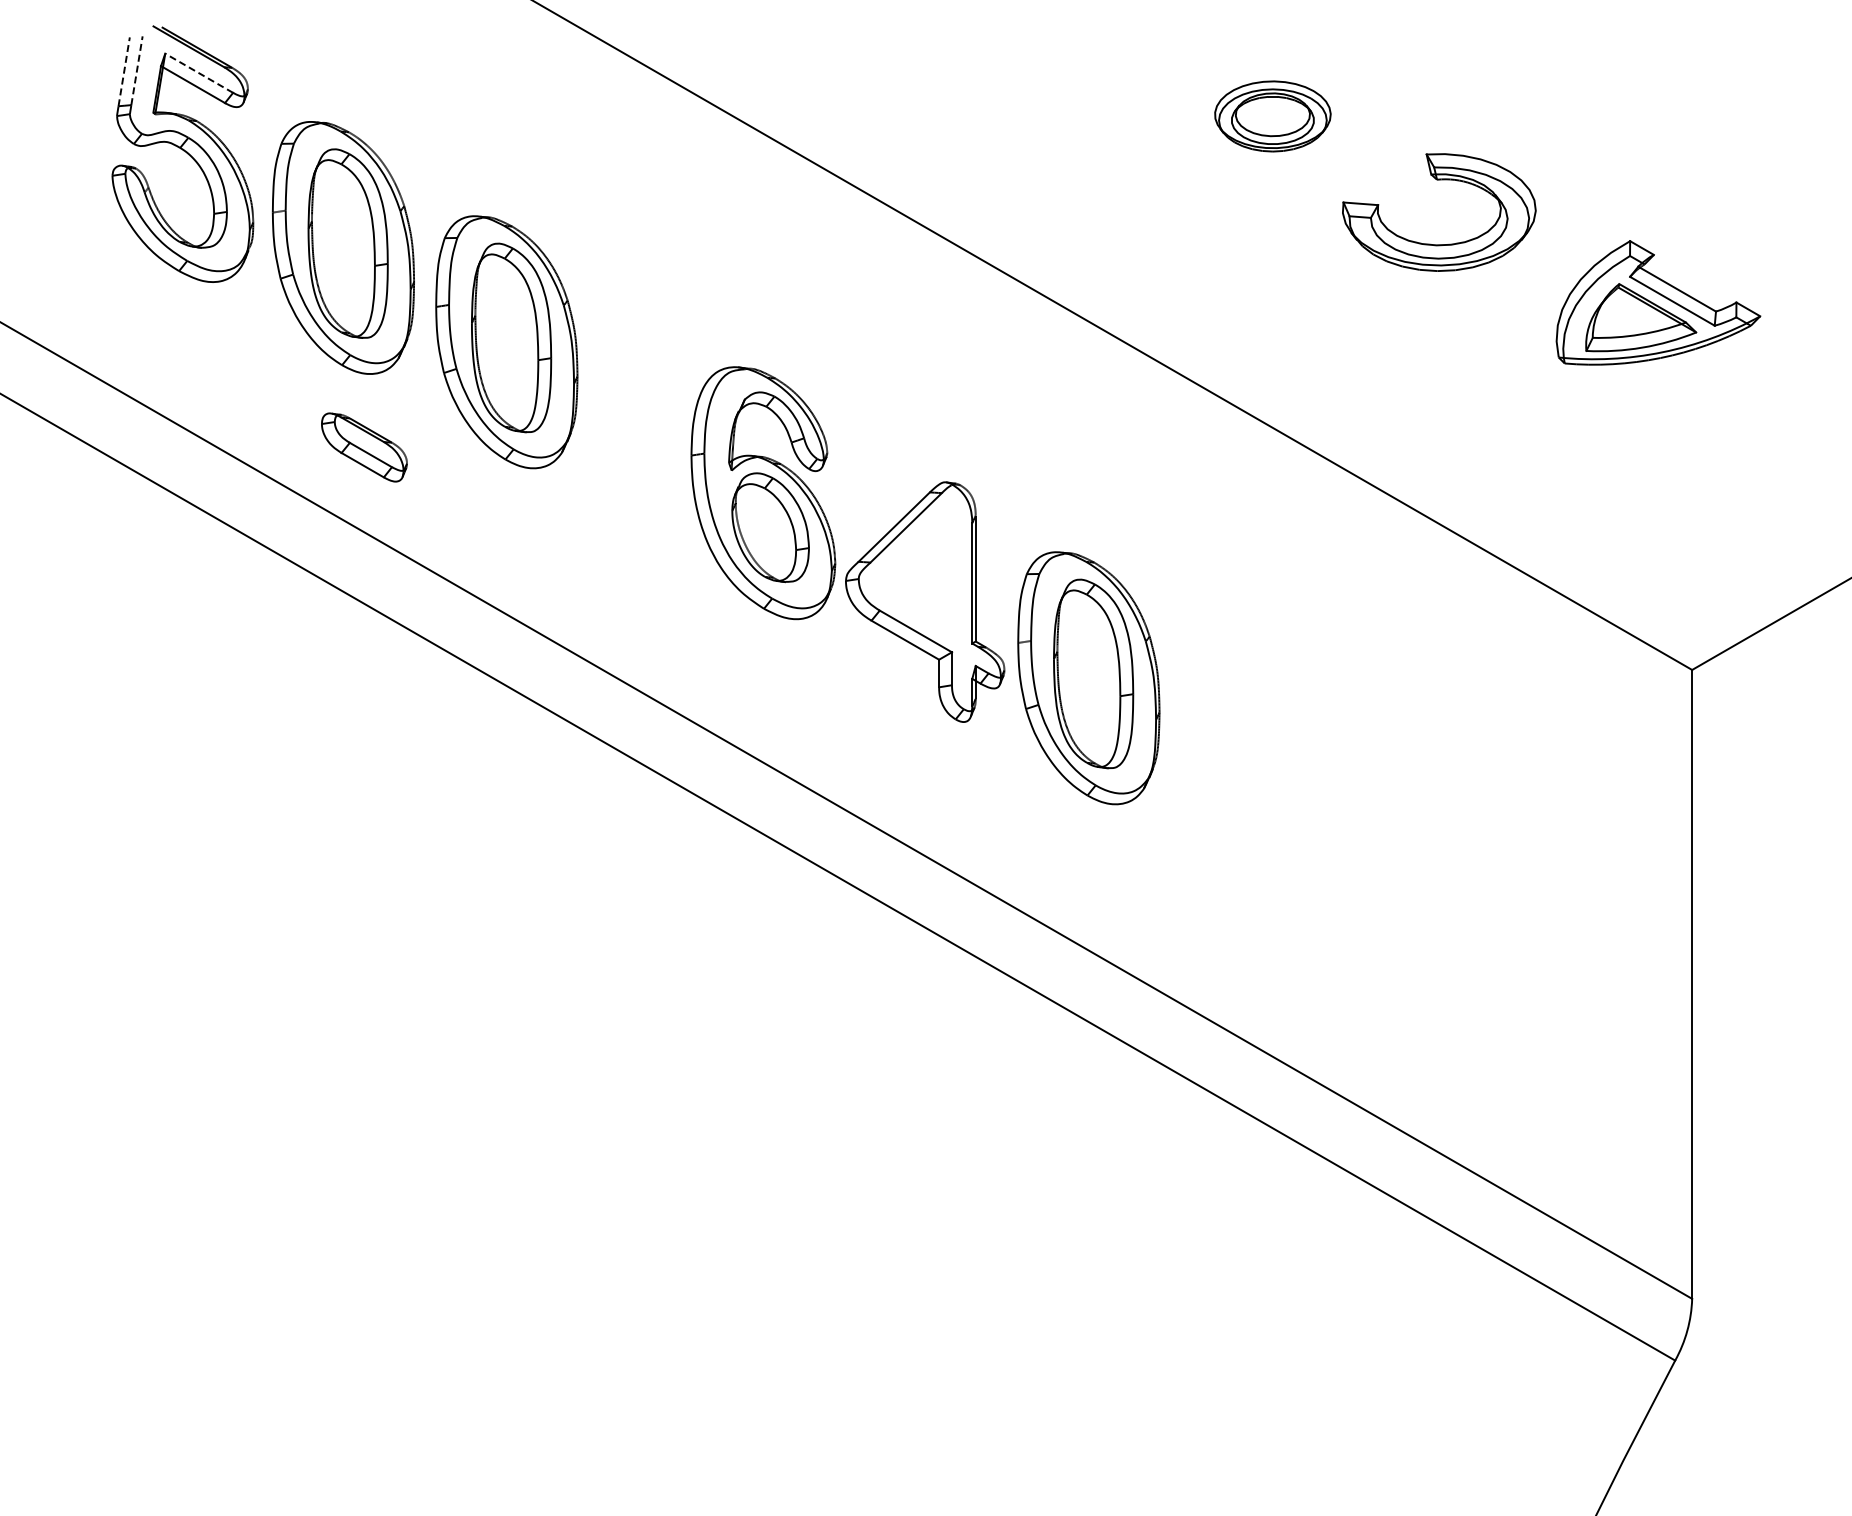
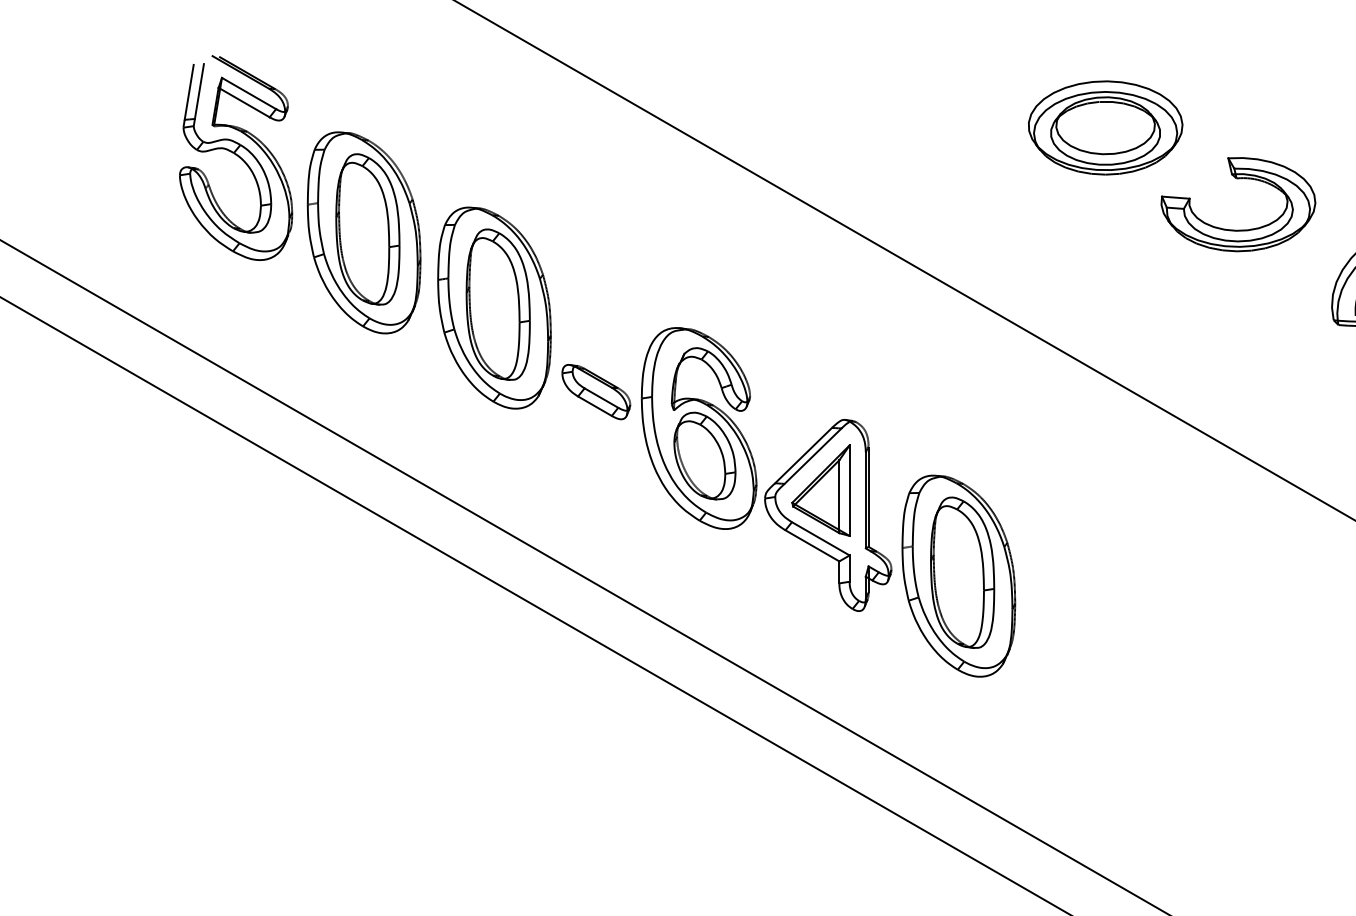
line: (136, 70) -> (199, 91), dashed -> solid
line: (124, 71) -> (189, 92), dashed -> solid
line: (198, 73) -> (248, 93), dashed -> solid
part: (1272, 116) -> (1105, 128), size x1.67
part: (364, 447) -> (596, 392), moved
part: (916, 570) -> (821, 490), added

